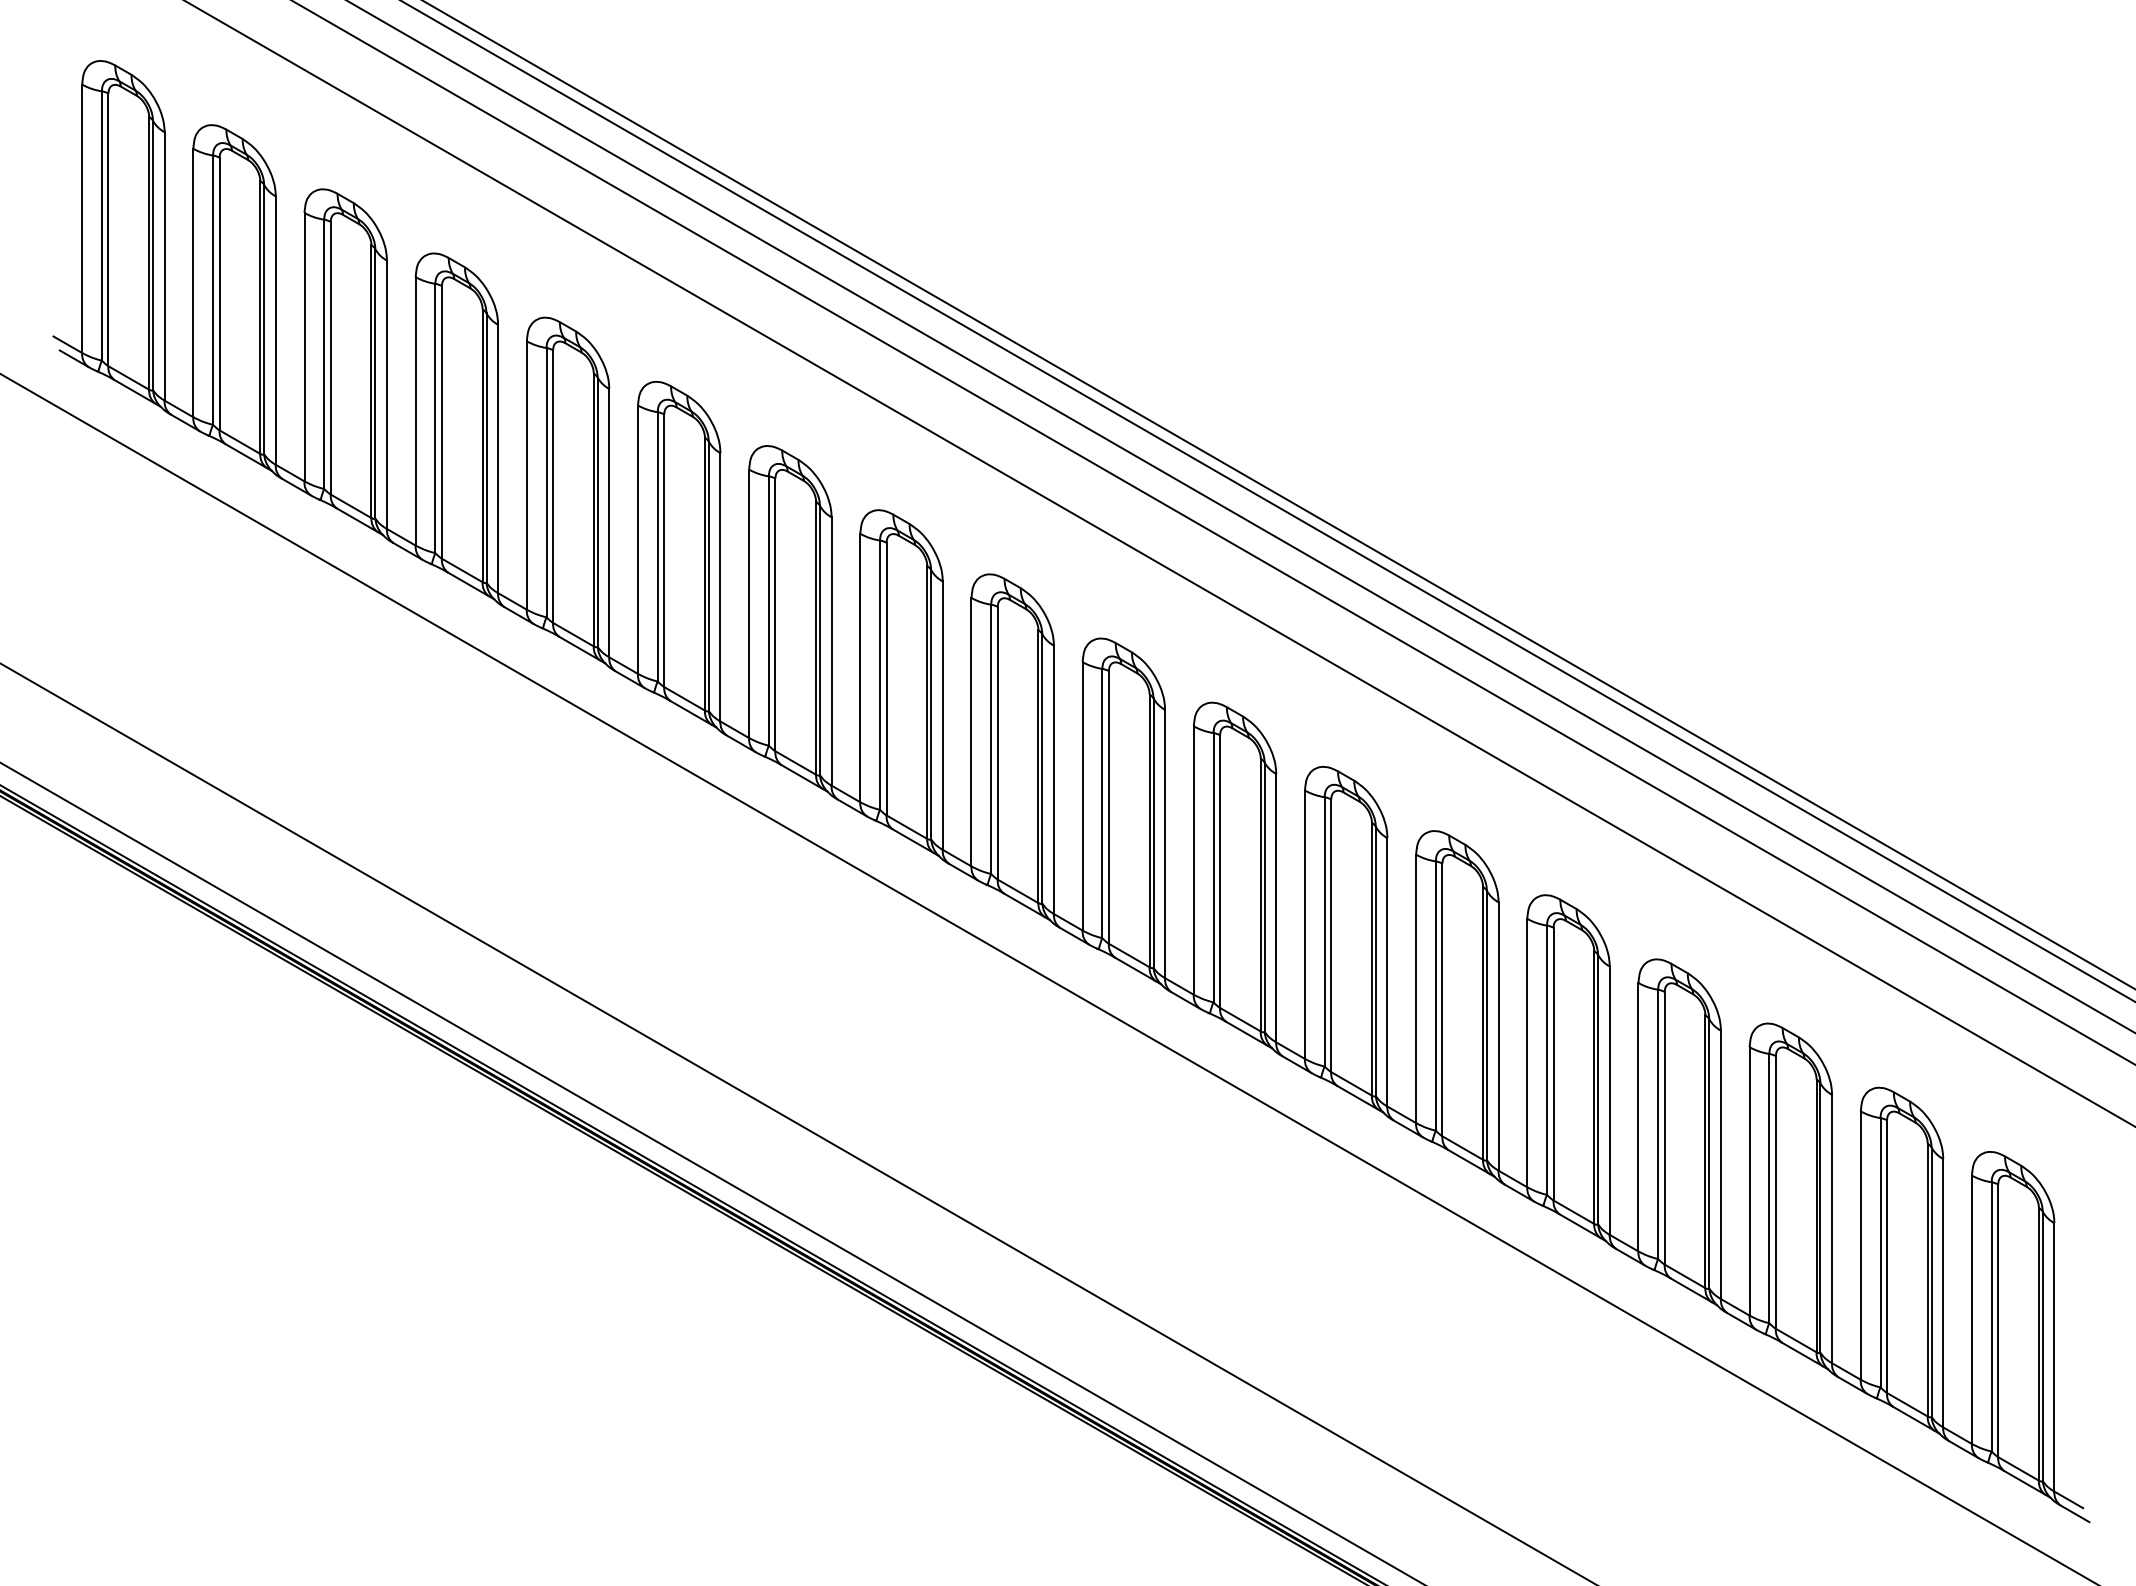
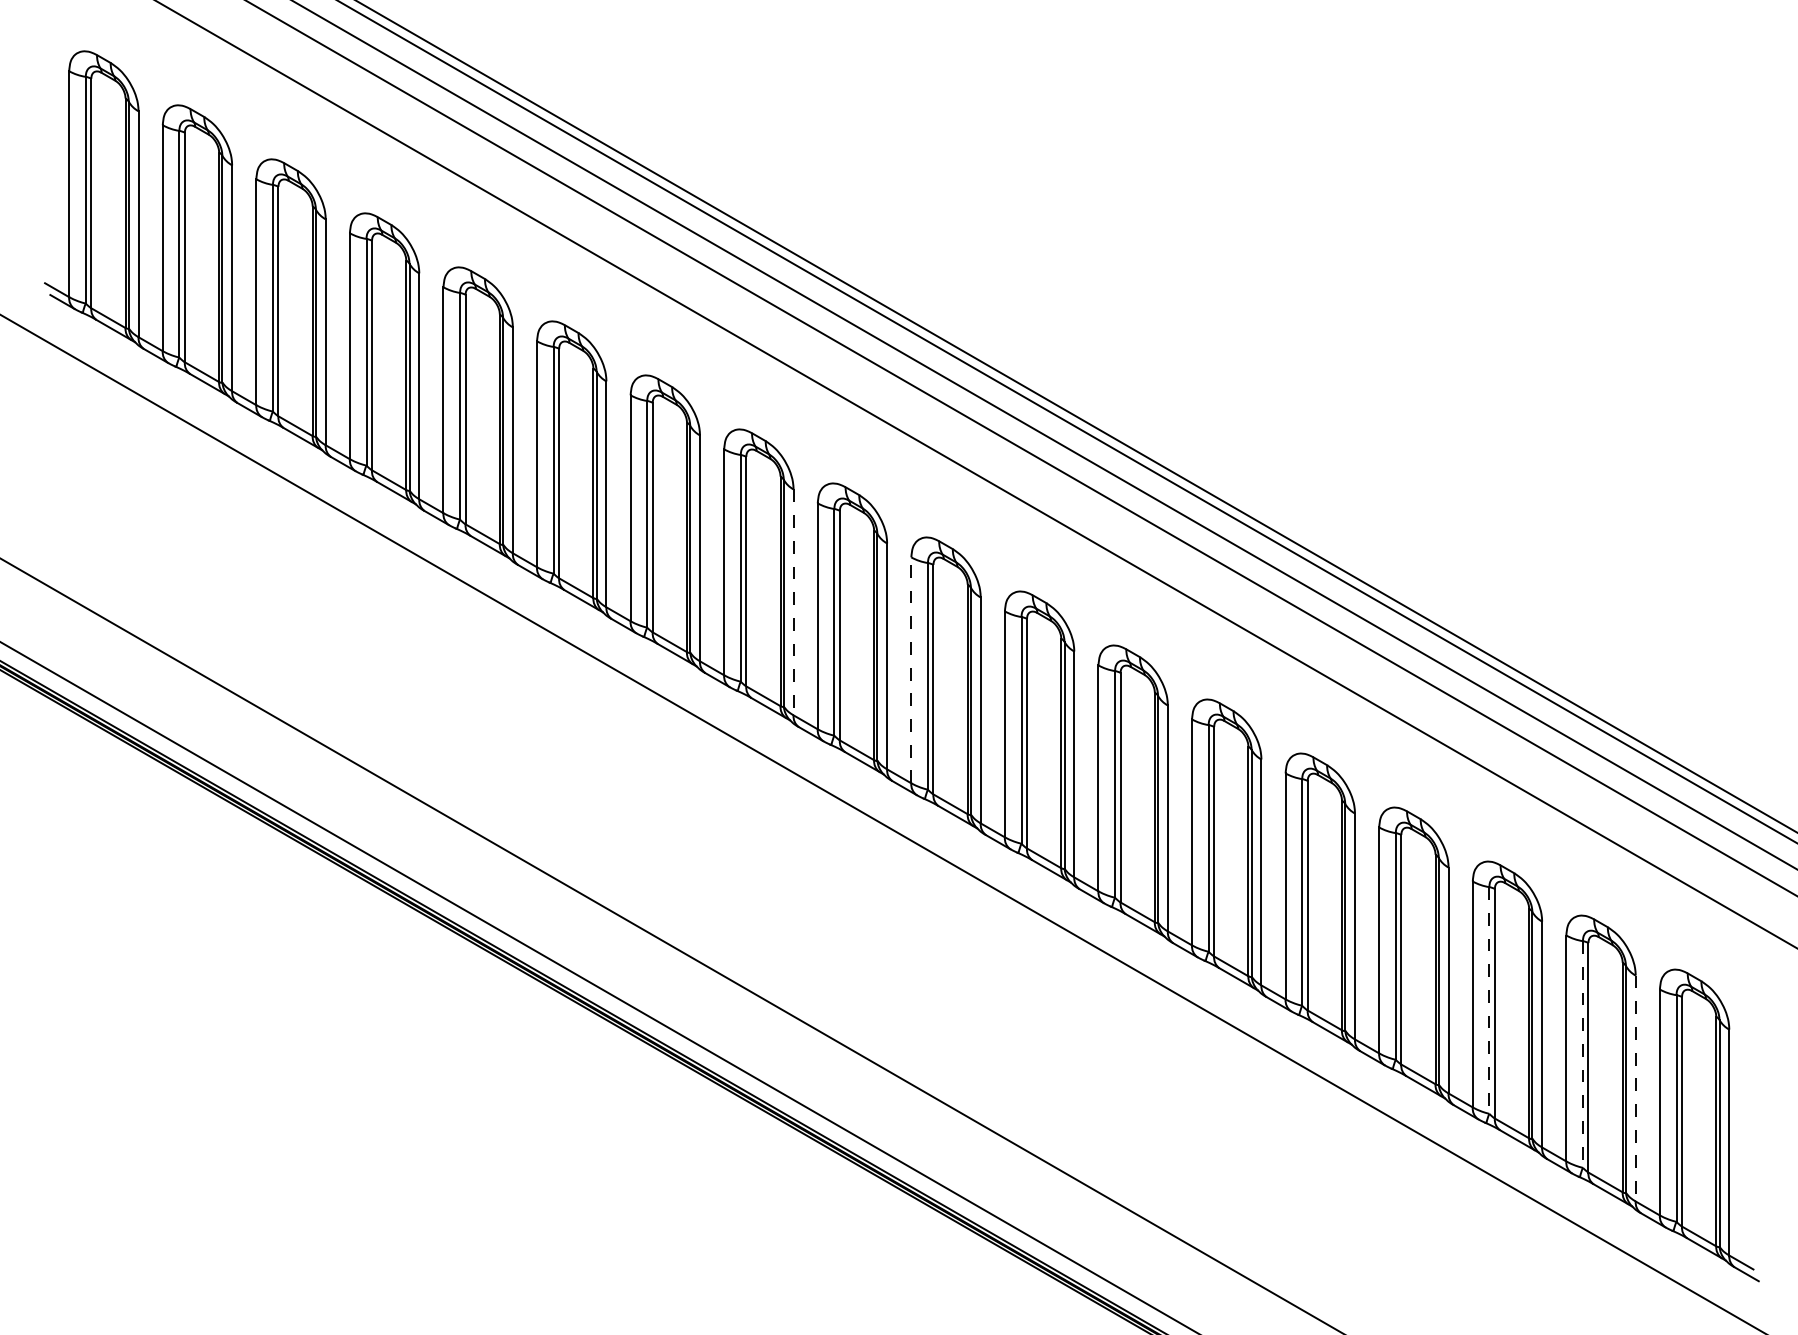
line: (942, 715) -> (793, 602), solid -> dashed
line: (1082, 796) -> (911, 670), solid -> dashed
line: (1769, 1189) -> (1489, 1001), solid -> dashed
line: (1879, 1253) -> (1582, 1055), solid -> dashed
line: (1942, 1293) -> (1635, 1088), solid -> dashed

